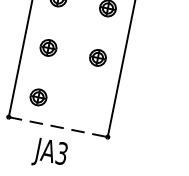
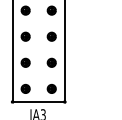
part: (87, 106) -> (51, 88), added
line: (59, 128) -> (39, 102), dashed -> solid

